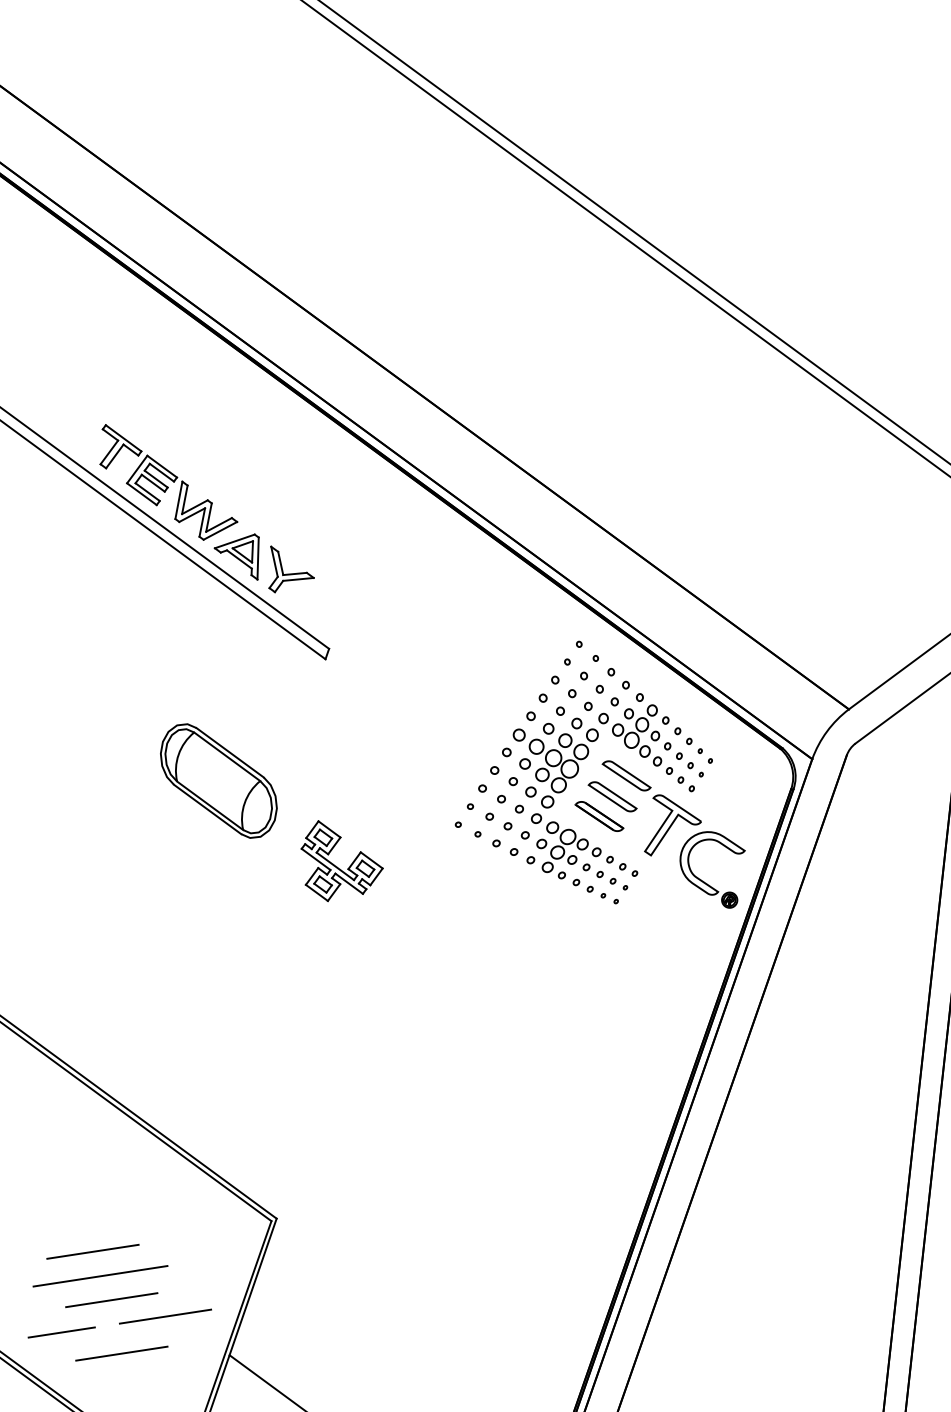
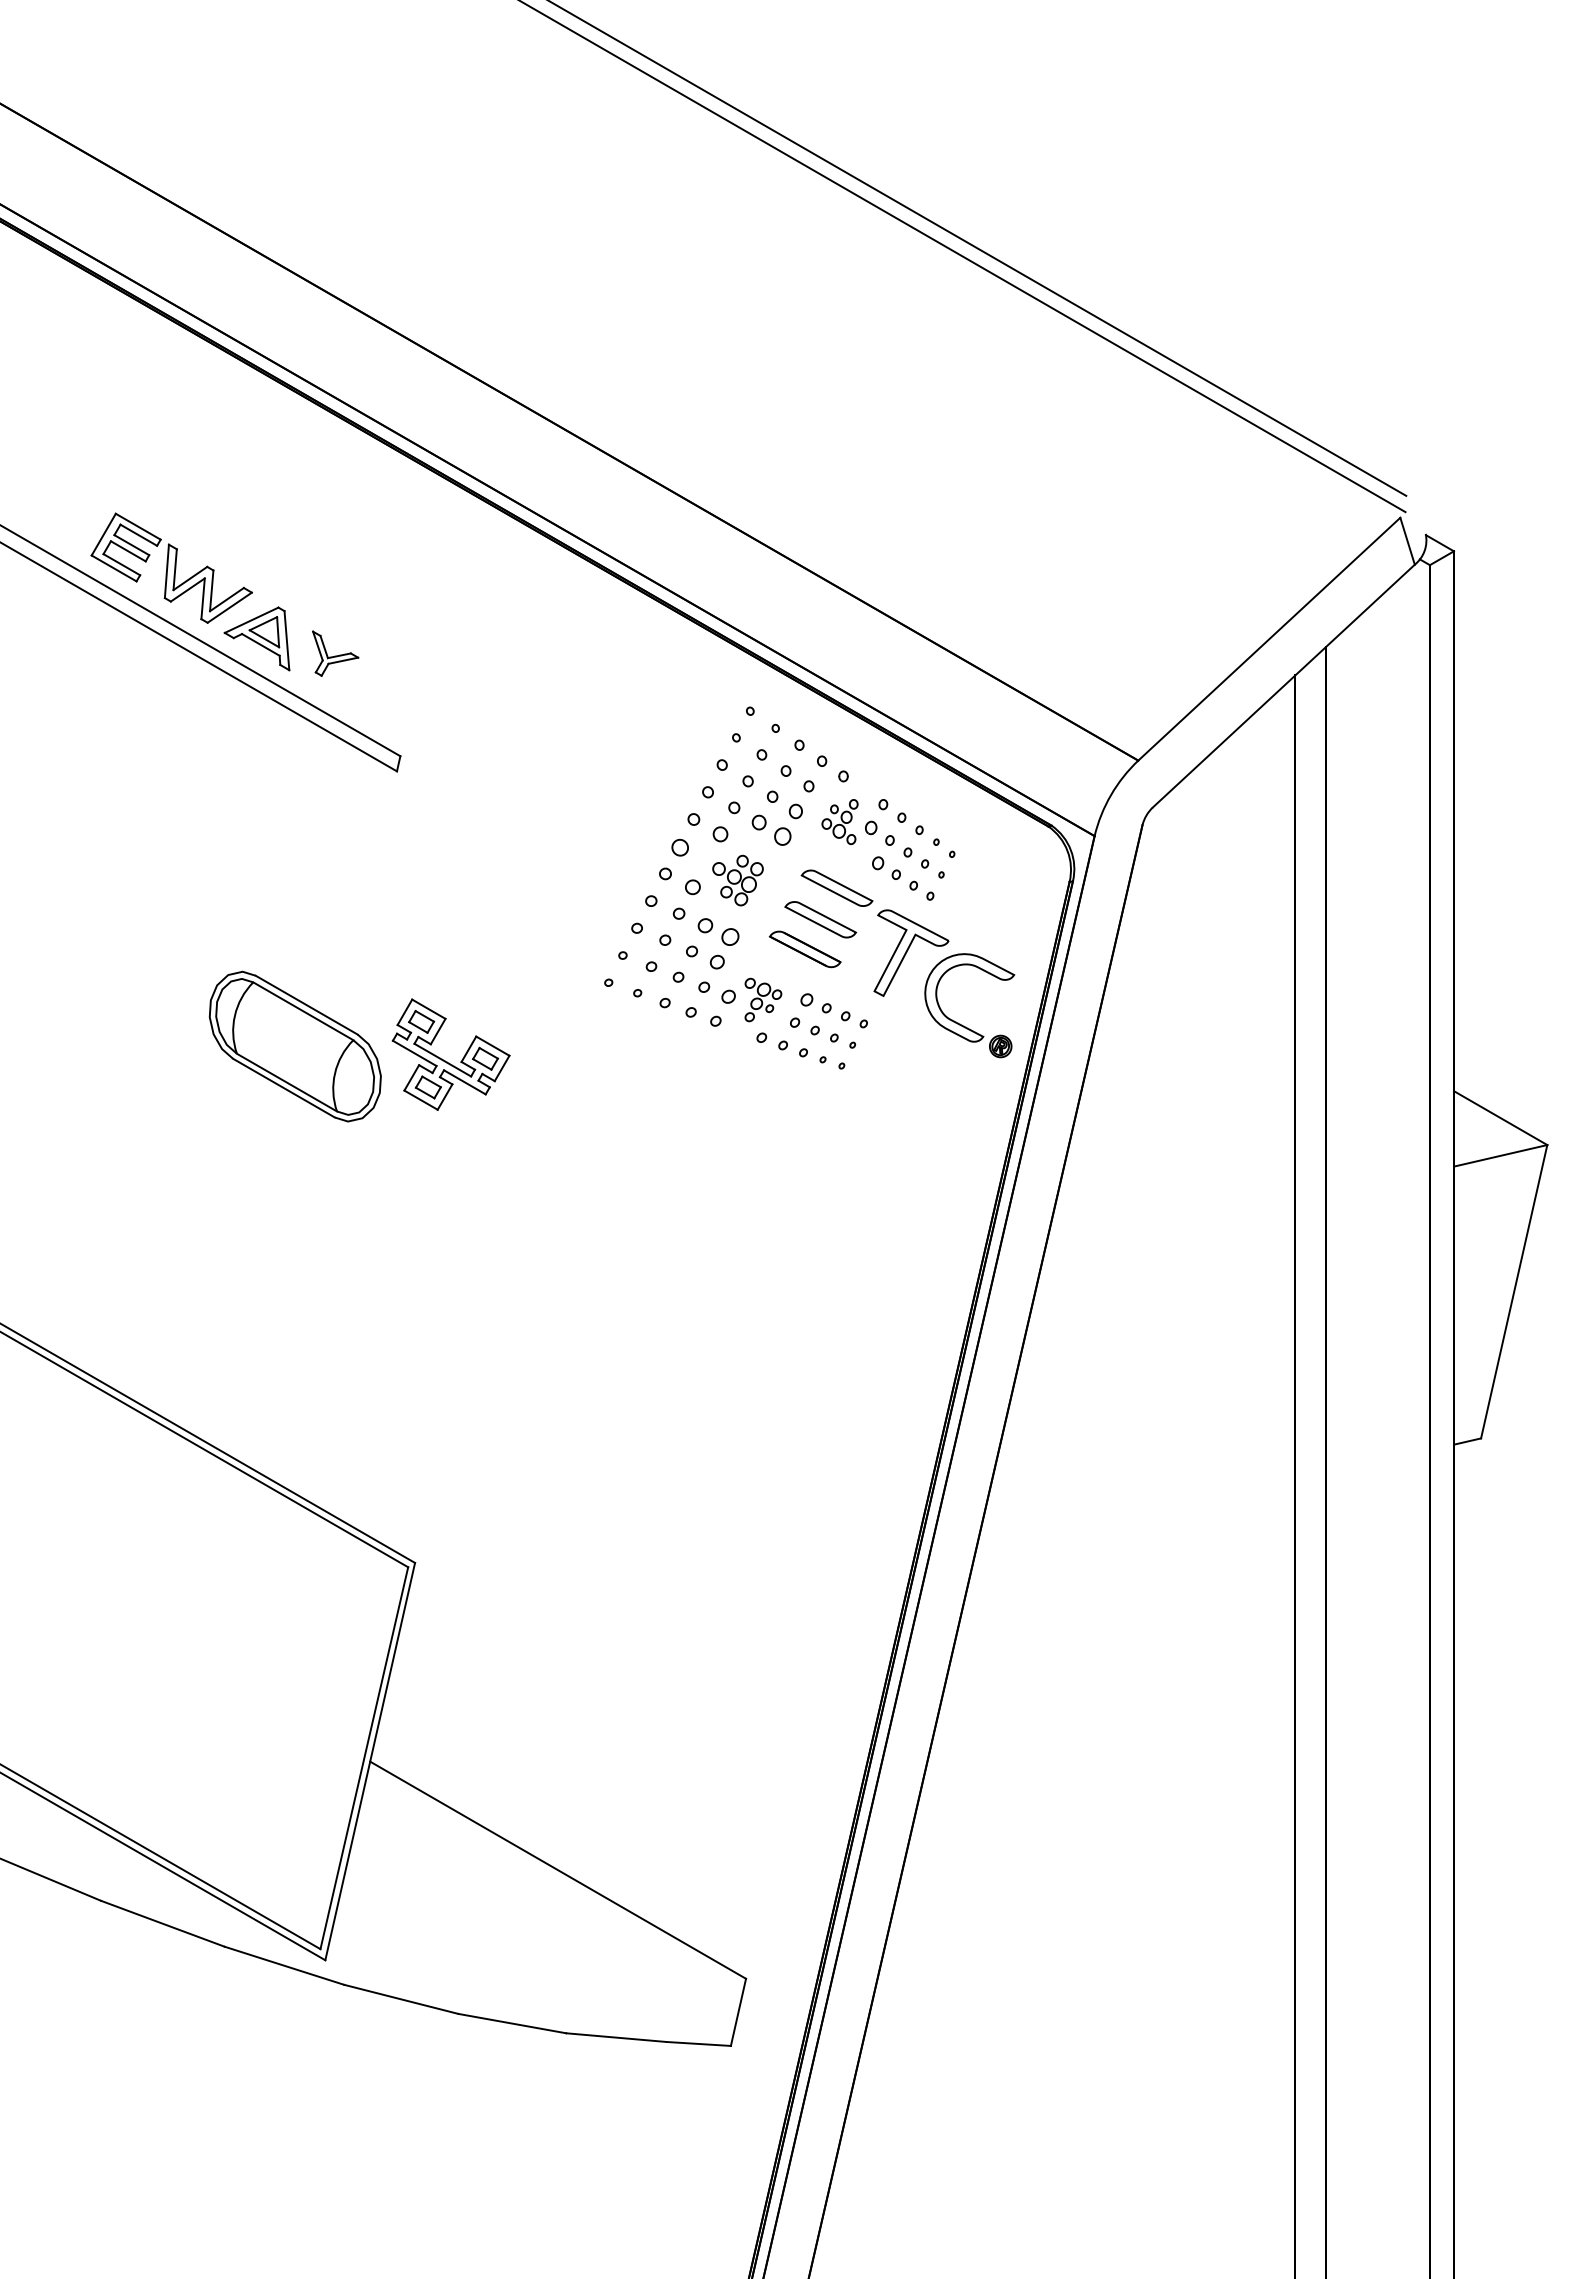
part: (120, 448) -> (77, 507), removed
part: (291, 571) -> (335, 653), size x0.7
part: (633, 729) -> (839, 821), size x0.6
part: (557, 762) -> (737, 880), size x0.6
part: (218, 780) -> (294, 1046), moved
part: (566, 848) -> (763, 999), size x0.6
line: (92, 1251) -> (162, 1637), removed
line: (100, 1275) -> (176, 1670), removed
line: (111, 1300) -> (196, 1702), removed
line: (165, 1316) -> (274, 1717), removed
line: (61, 1332) -> (131, 1755), removed
line: (121, 1353) -> (218, 1775), removed

